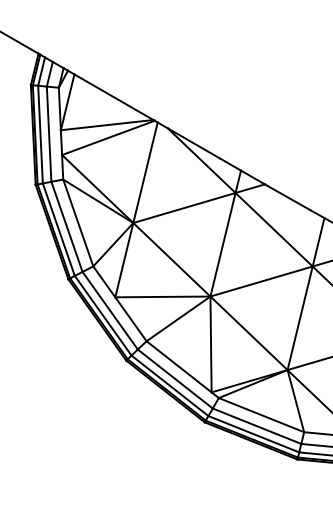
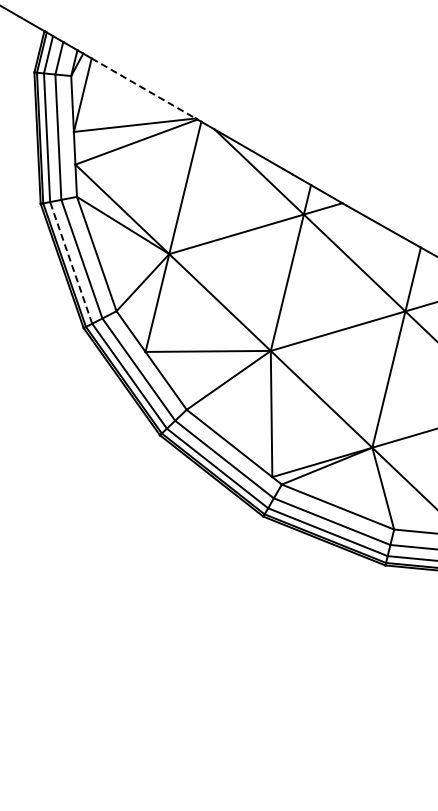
line: (114, 97) -> (144, 88), solid -> dashed
line: (59, 229) -> (71, 262), solid -> dashed

